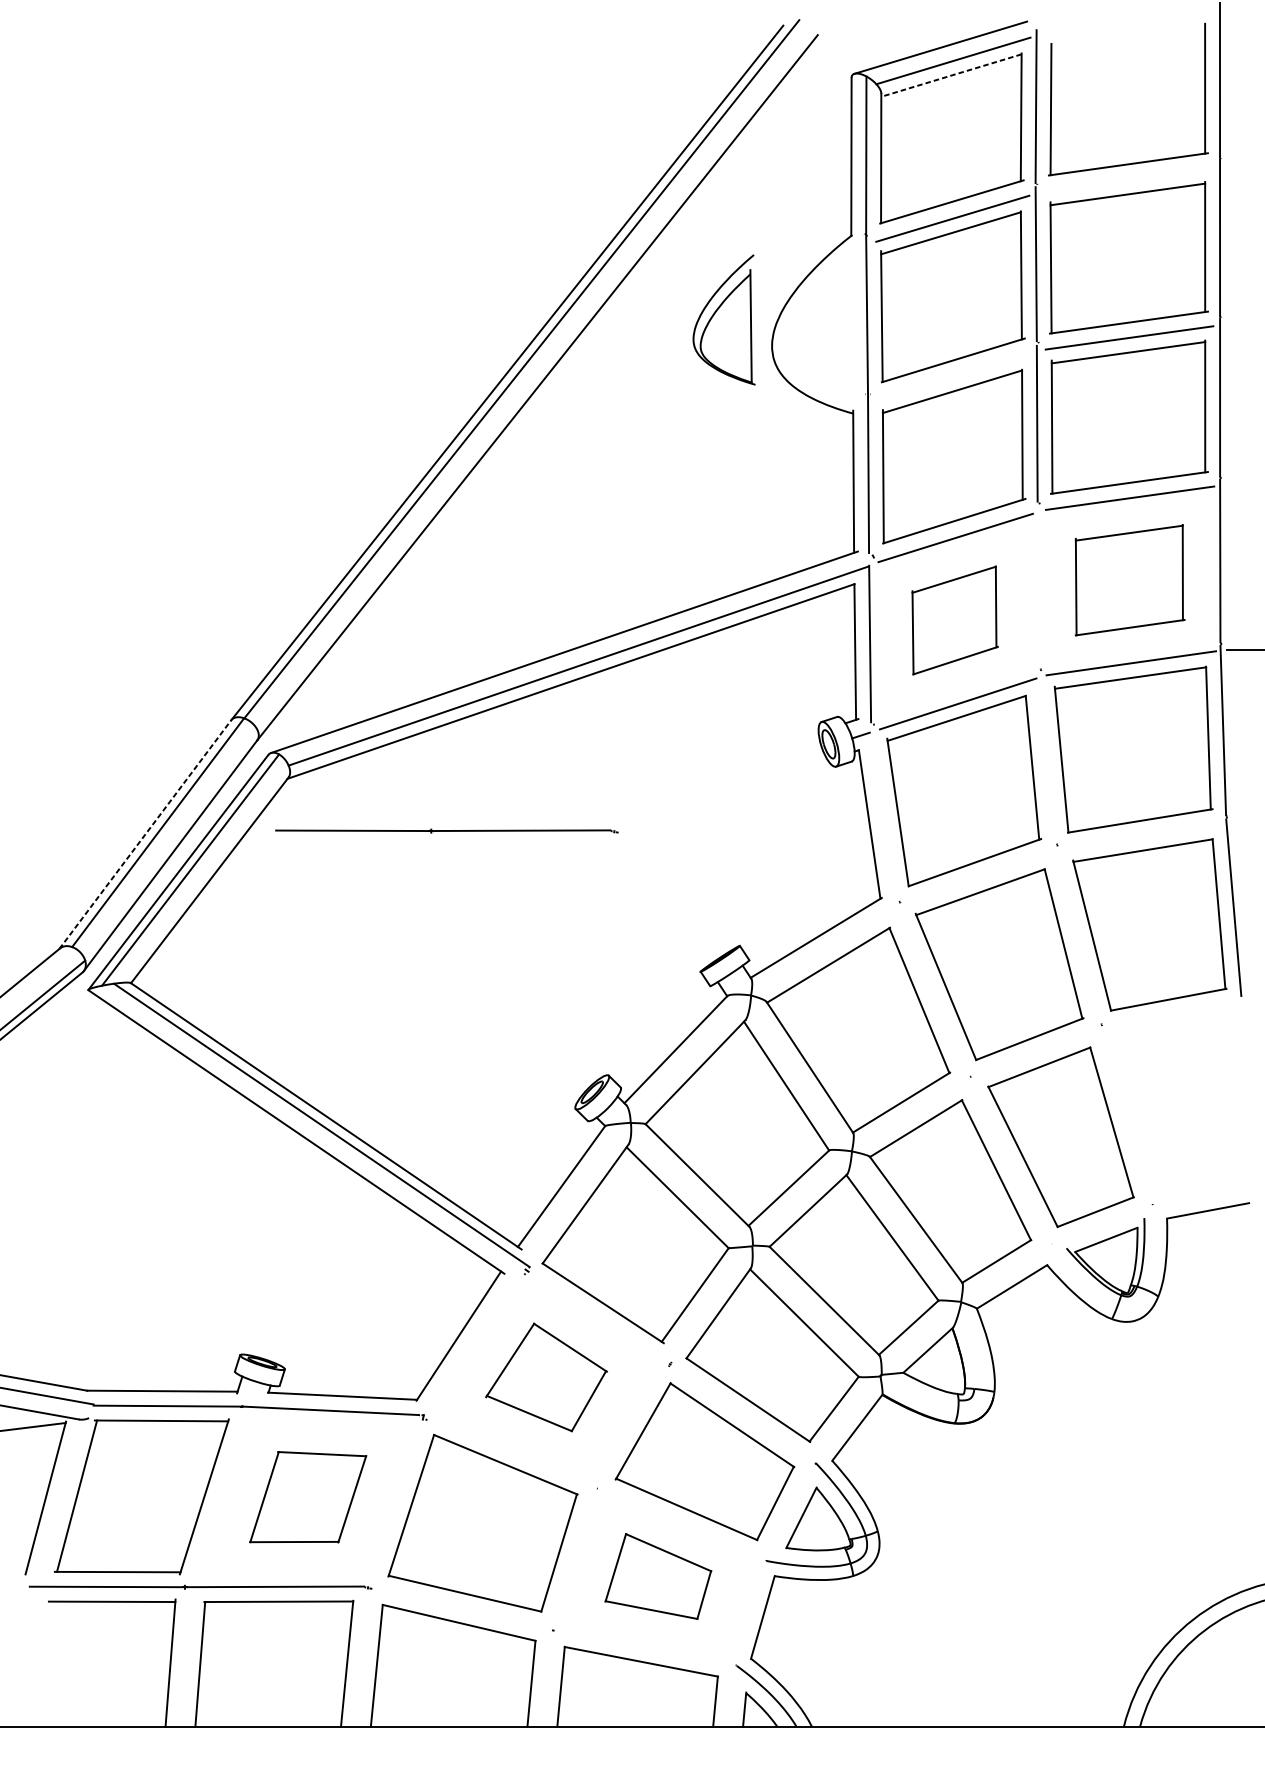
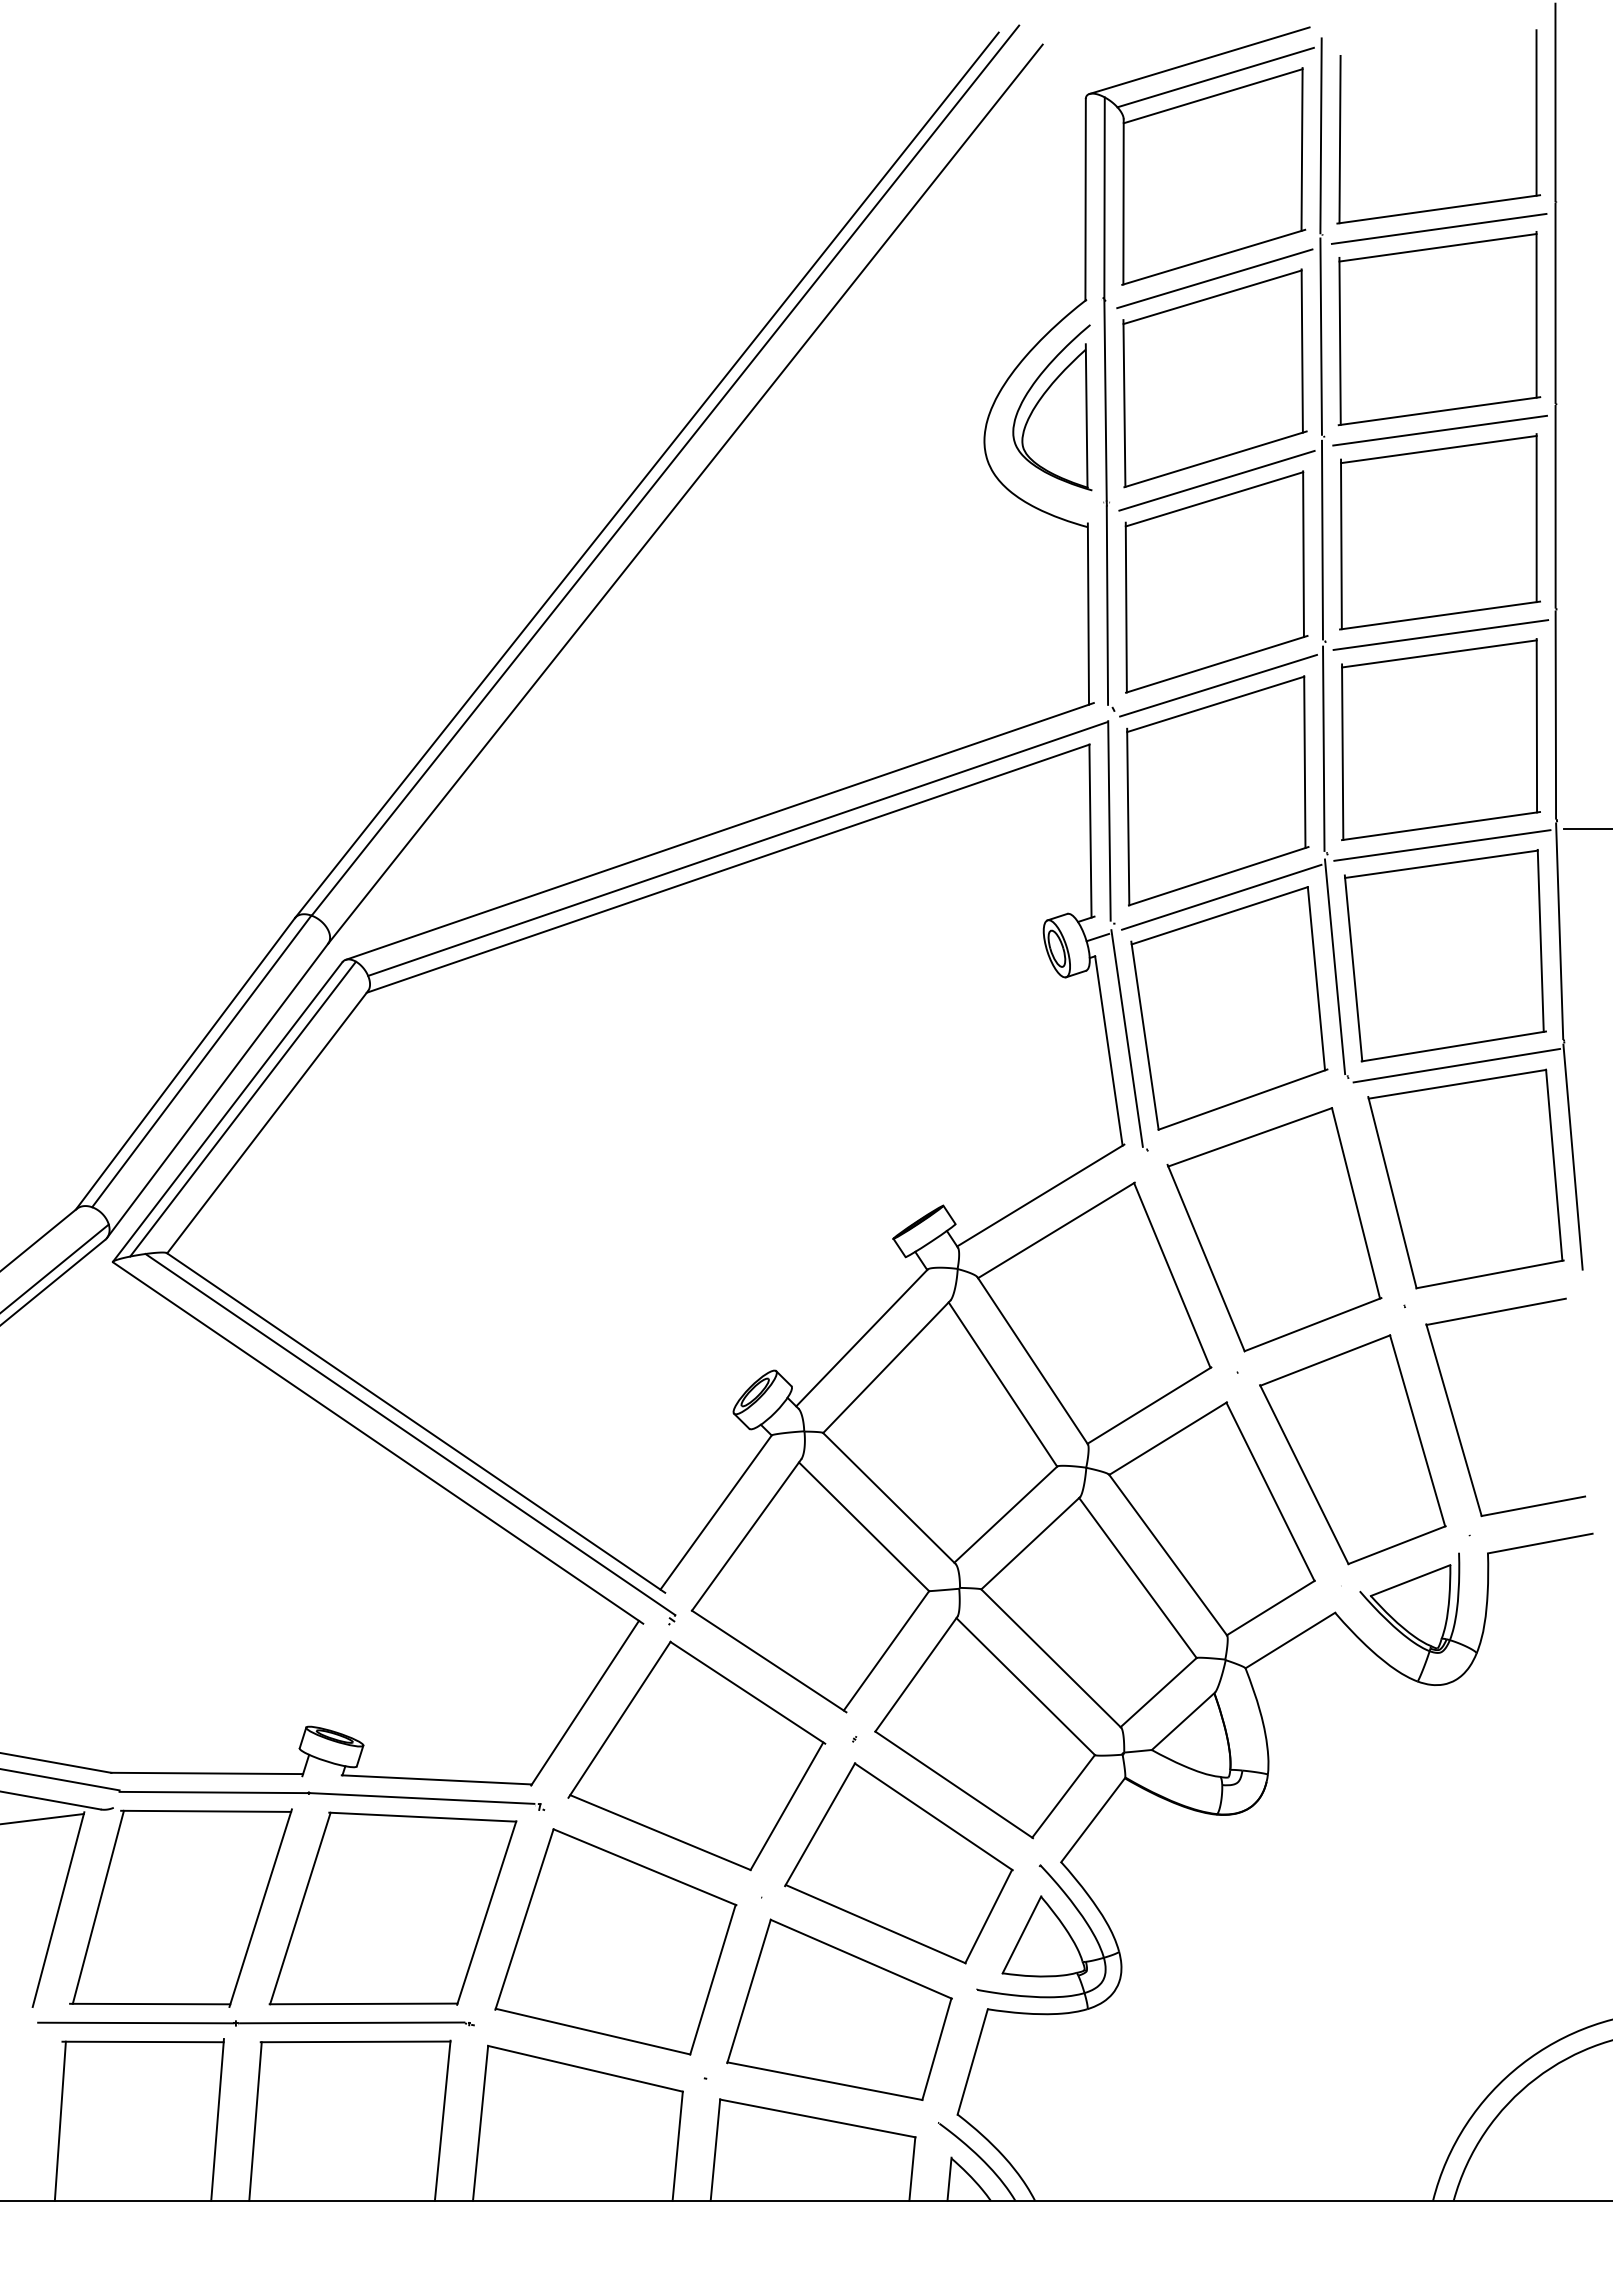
line: (950, 75) -> (1212, 96), dashed -> solid
line: (1128, 179) -> (1438, 228), added
part: (724, 319) -> (1052, 407), moved
line: (954, 377) -> (1216, 480), added
part: (1129, 580) -> (1440, 739), size x1.43
line: (1038, 587) -> (1323, 748), added
part: (954, 620) -> (1217, 790), size x1.67
line: (1046, 758) -> (1334, 966), added
line: (883, 814) -> (1126, 1038), added
part: (446, 831) -> (569, 1059), removed
line: (145, 834) -> (185, 1063), dashed -> solid
line: (1142, 835) -> (1456, 1065), added
part: (1142, 1117) -> (1456, 1424), added
part: (546, 1377) -> (696, 1755), size x1.67
part: (307, 1497) -> (392, 1908), size x1.67
part: (658, 1576) -> (839, 2009), size x1.67
line: (46, 1663) -> (59, 2120), added

